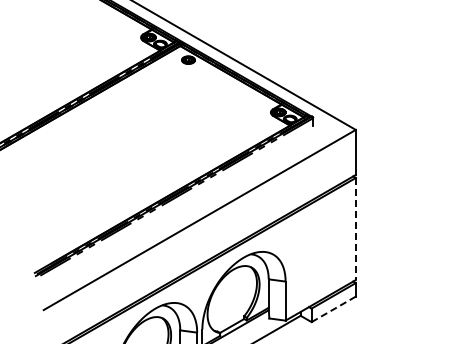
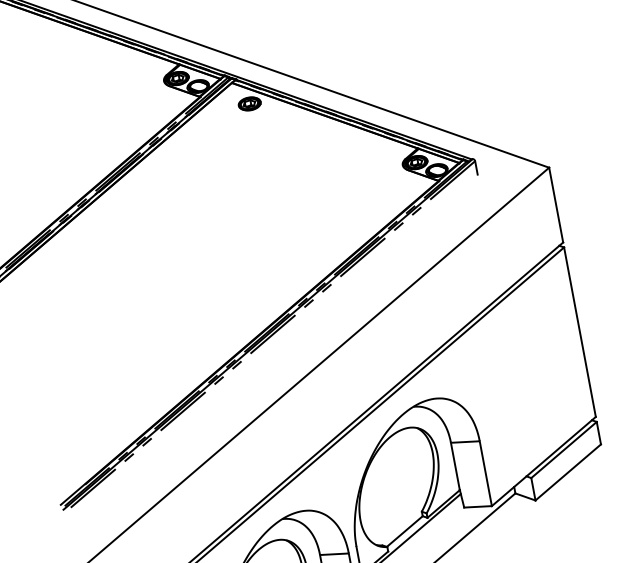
line: (355, 229) -> (579, 333), dashed -> solid
line: (333, 309) -> (567, 472), dashed -> solid

